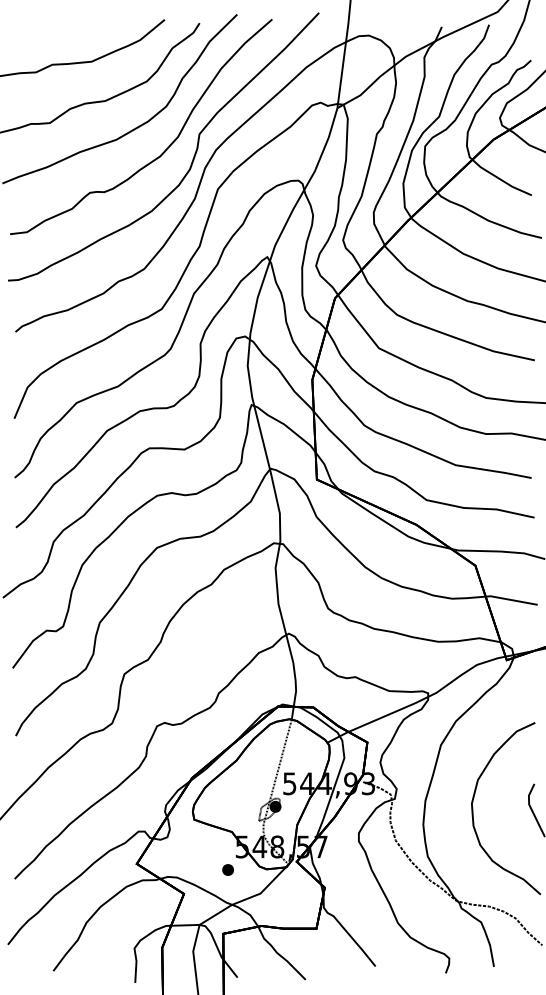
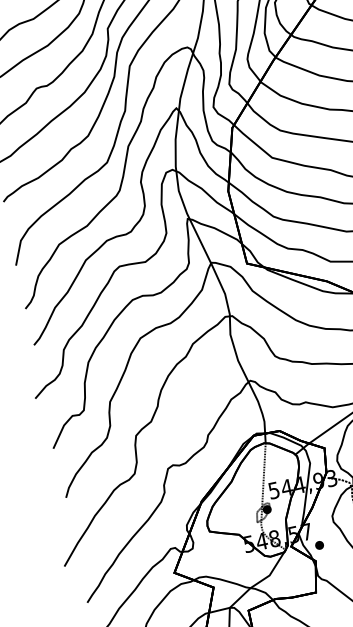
part: (227, 869) -> (319, 545), moved

